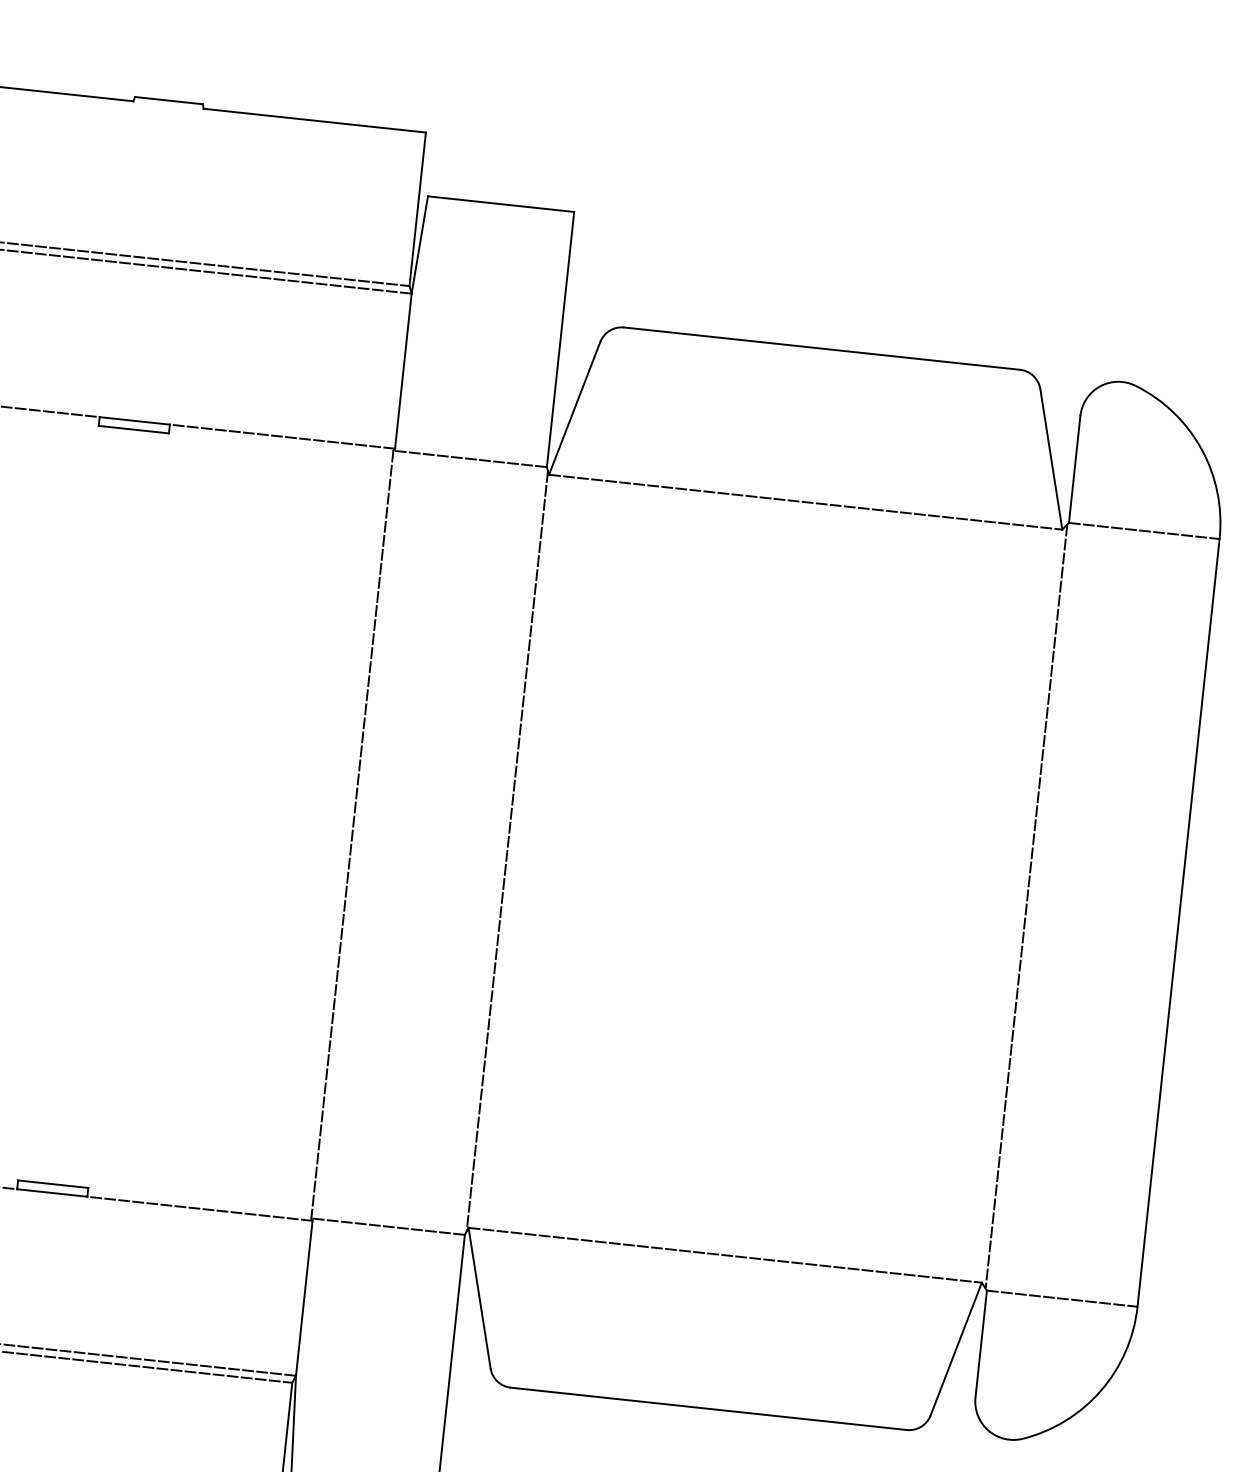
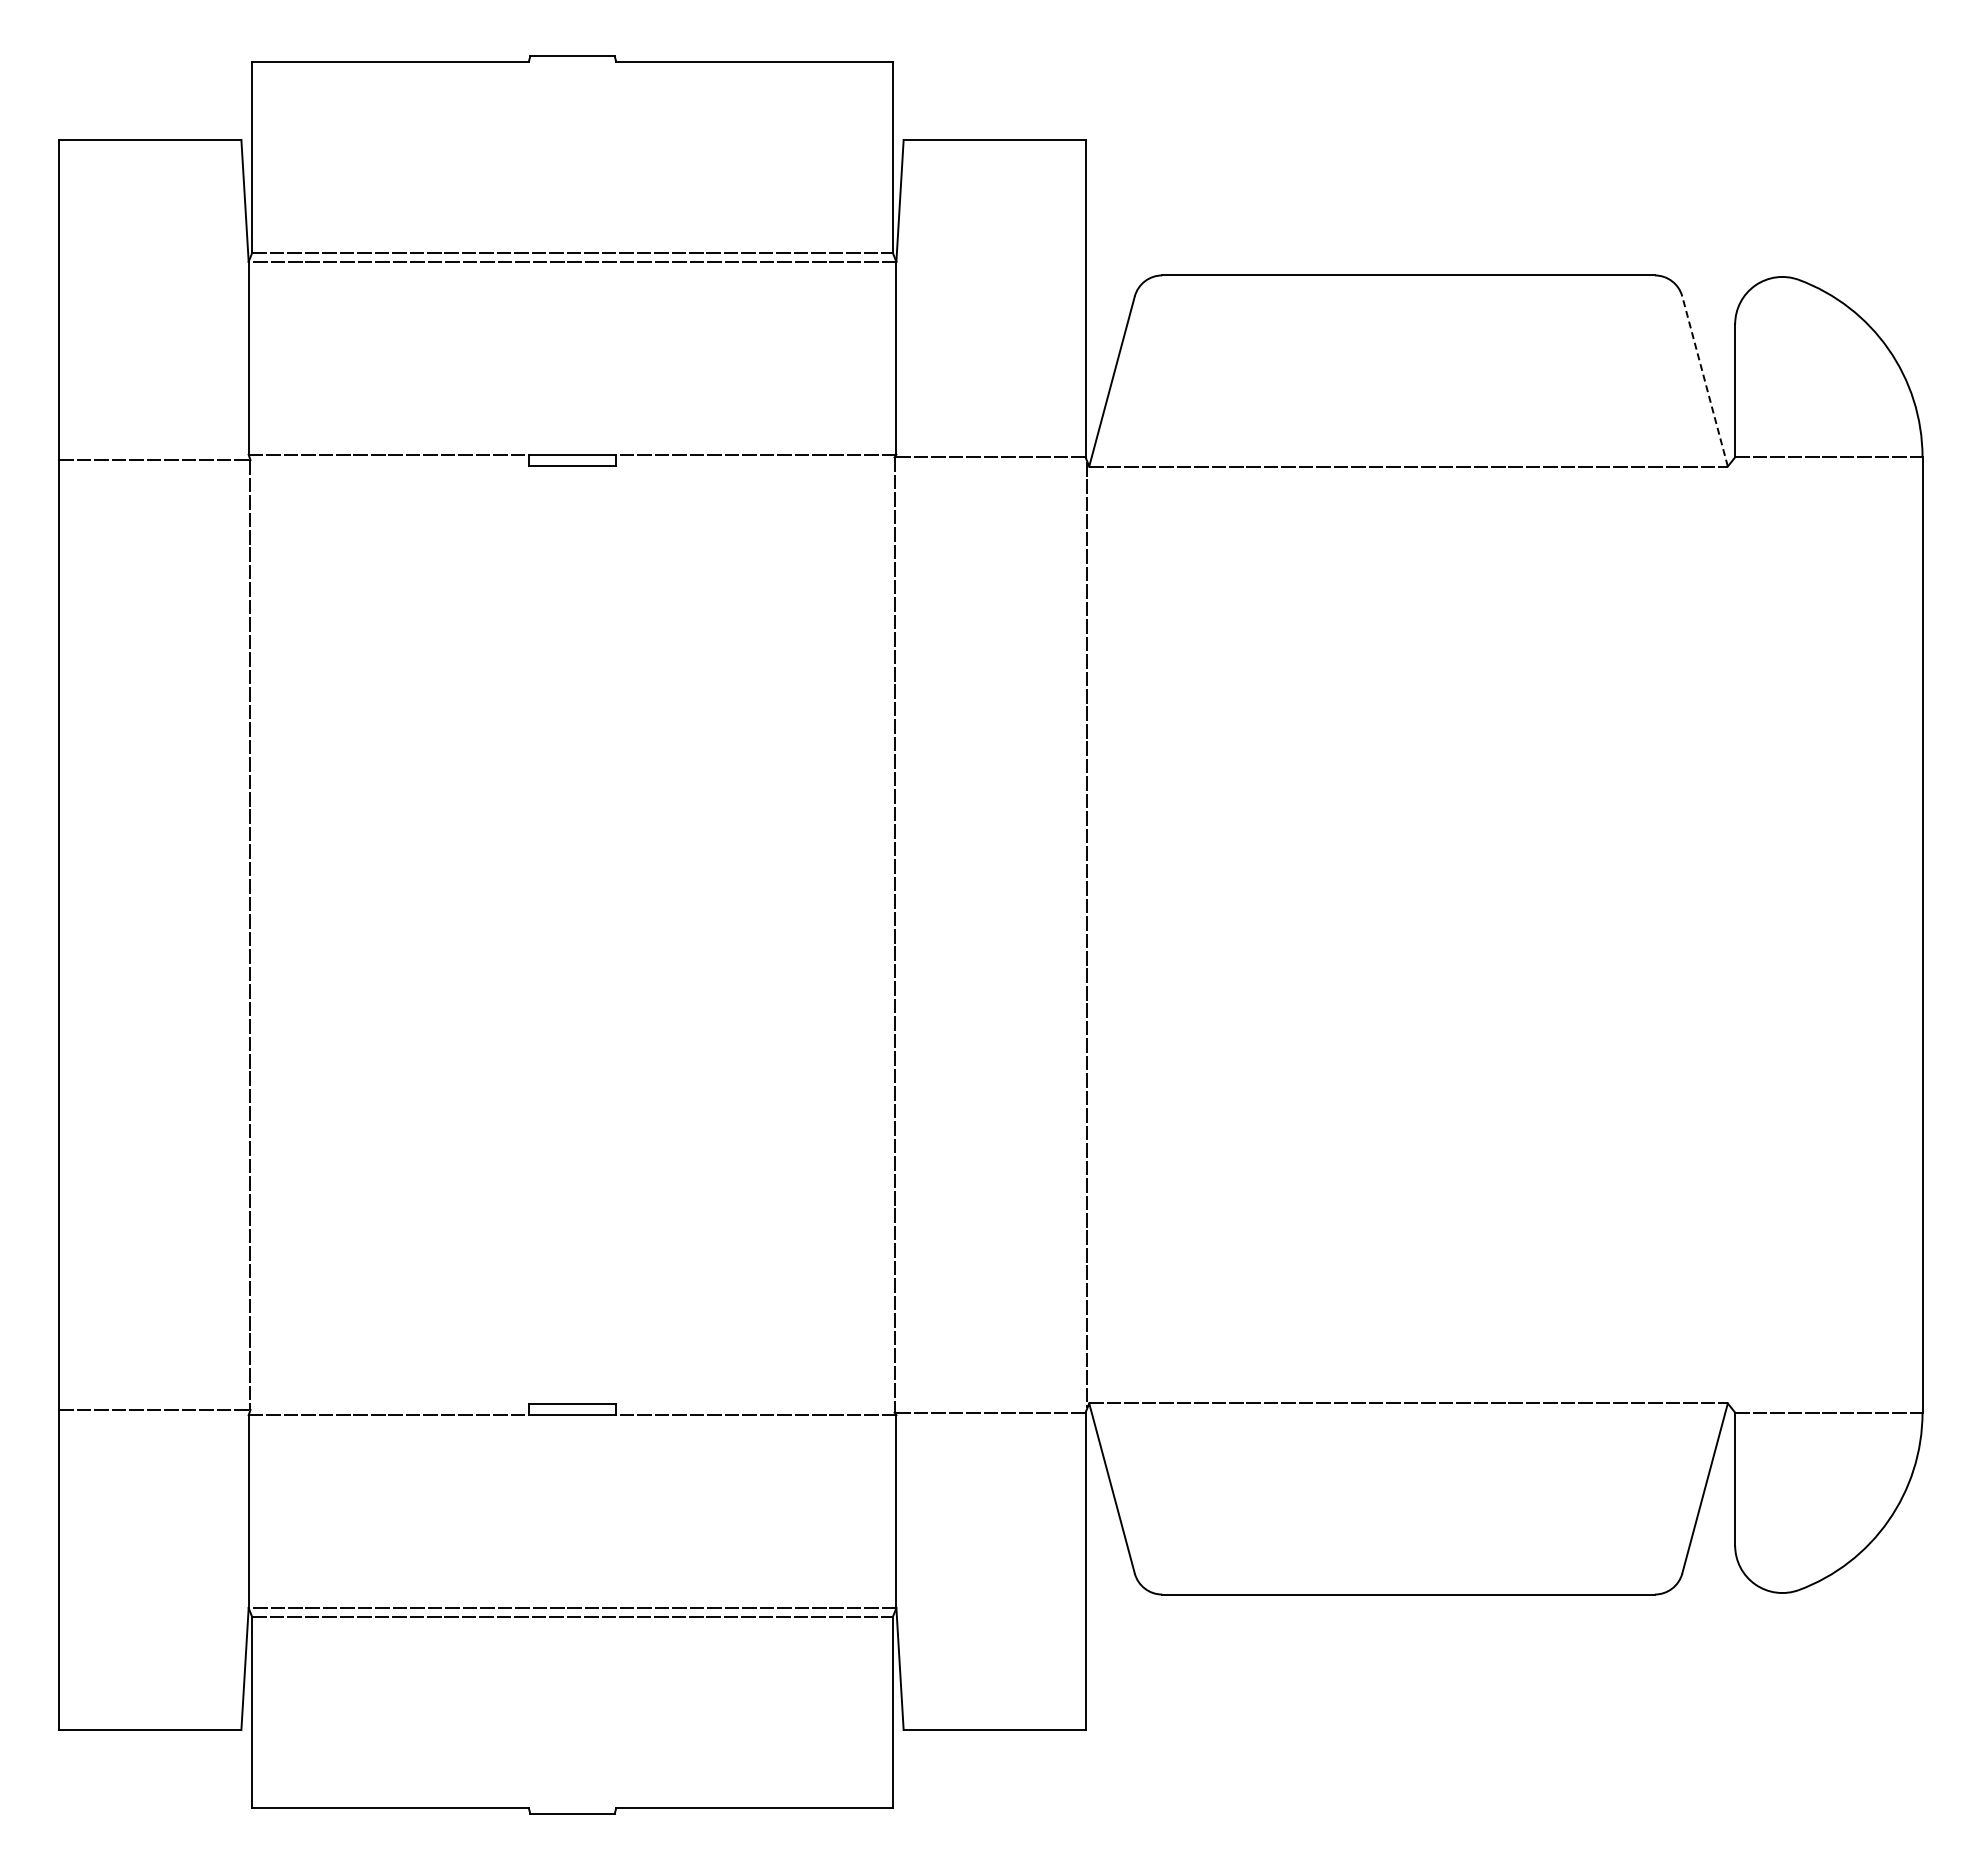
line: (1051, 459) -> (1705, 381), solid -> dashed
line: (1026, 906) -> (1733, 934), removed

